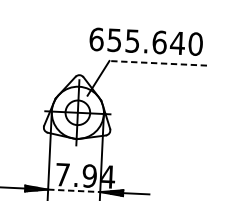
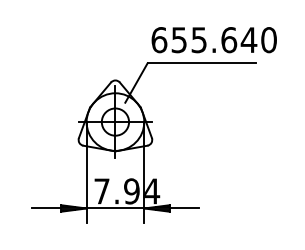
text: (145, 42) -> (213, 40), moved
line: (158, 63) -> (201, 63), dashed -> solid
line: (74, 190) -> (115, 208), dashed -> solid

